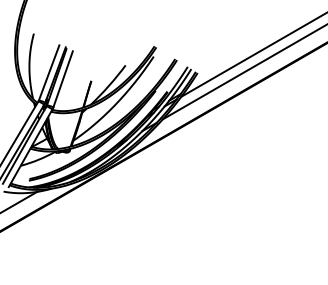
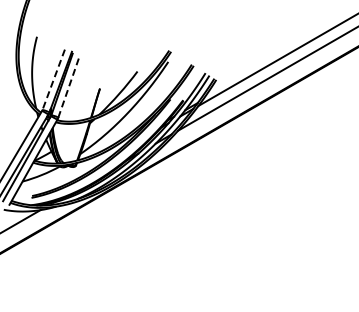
line: (48, 73) -> (53, 80), solid -> dashed
line: (62, 79) -> (68, 86), solid -> dashed

